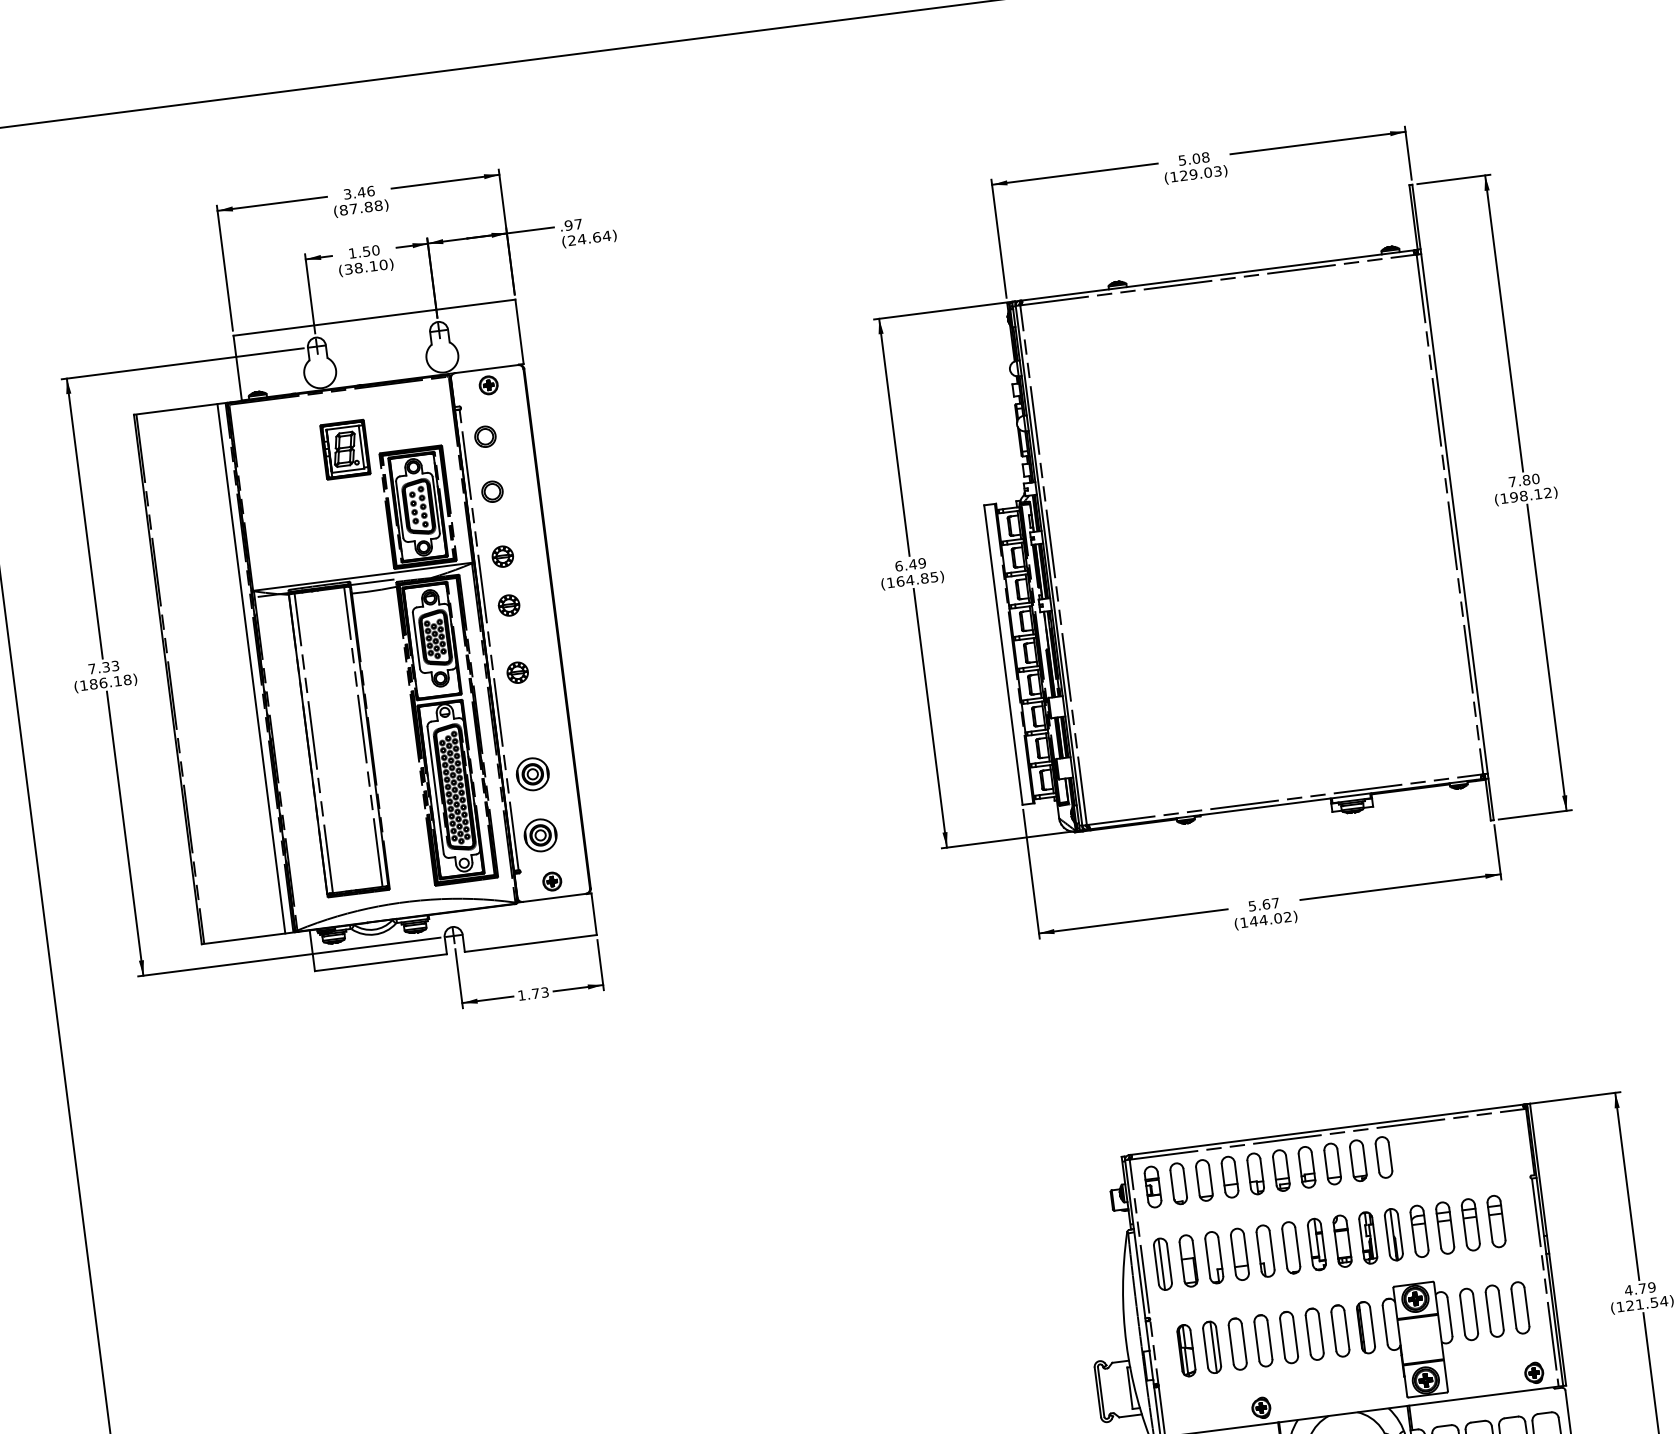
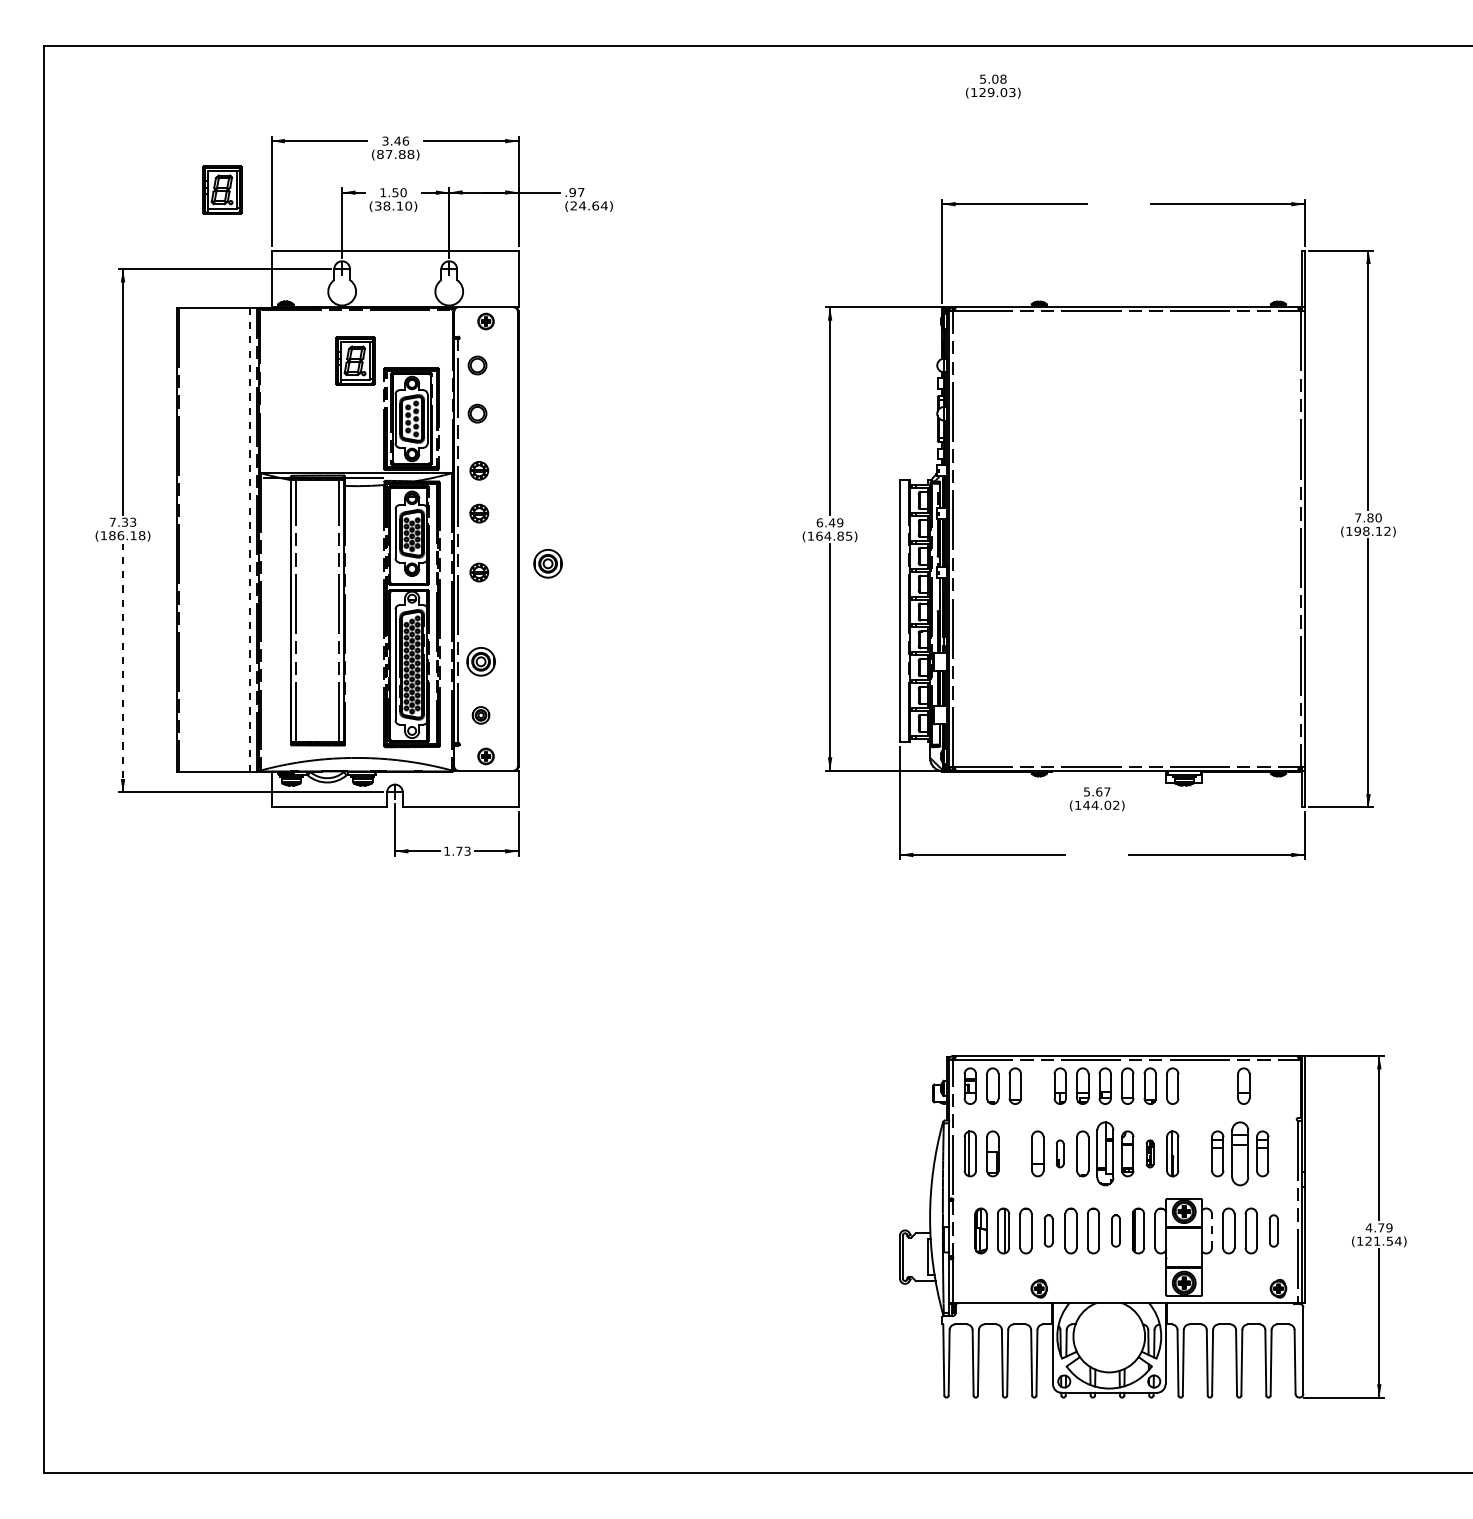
text: (1195, 167) -> (993, 86), moved
part: (168, 273) -> (222, 189), added
part: (594, 652) -> (547, 563), added
line: (251, 669) -> (250, 540), solid -> dashed
line: (125, 833) -> (123, 667), solid -> dashed
part: (539, 835) -> (480, 715), size x0.6
text: (1265, 913) -> (1097, 799), moved
part: (1229, 1176) -> (1243, 1085), moved
part: (1469, 1224) -> (1239, 1153), size x1.4
part: (1418, 1231) -> (1194, 1153), removed
part: (1367, 1237) -> (1149, 1153), size x0.6
part: (1315, 1244) -> (1104, 1153), size x1.4
part: (1264, 1250) -> (1059, 1153), size x0.6
part: (1213, 1257) -> (1014, 1153), removed
part: (1520, 1307) -> (1273, 1230), size x0.7
line: (1450, 1317) -> (1212, 1231), solid -> dashed
part: (1339, 1330) -> (1115, 1230), size x0.7
part: (1263, 1340) -> (1048, 1230), size x0.7

